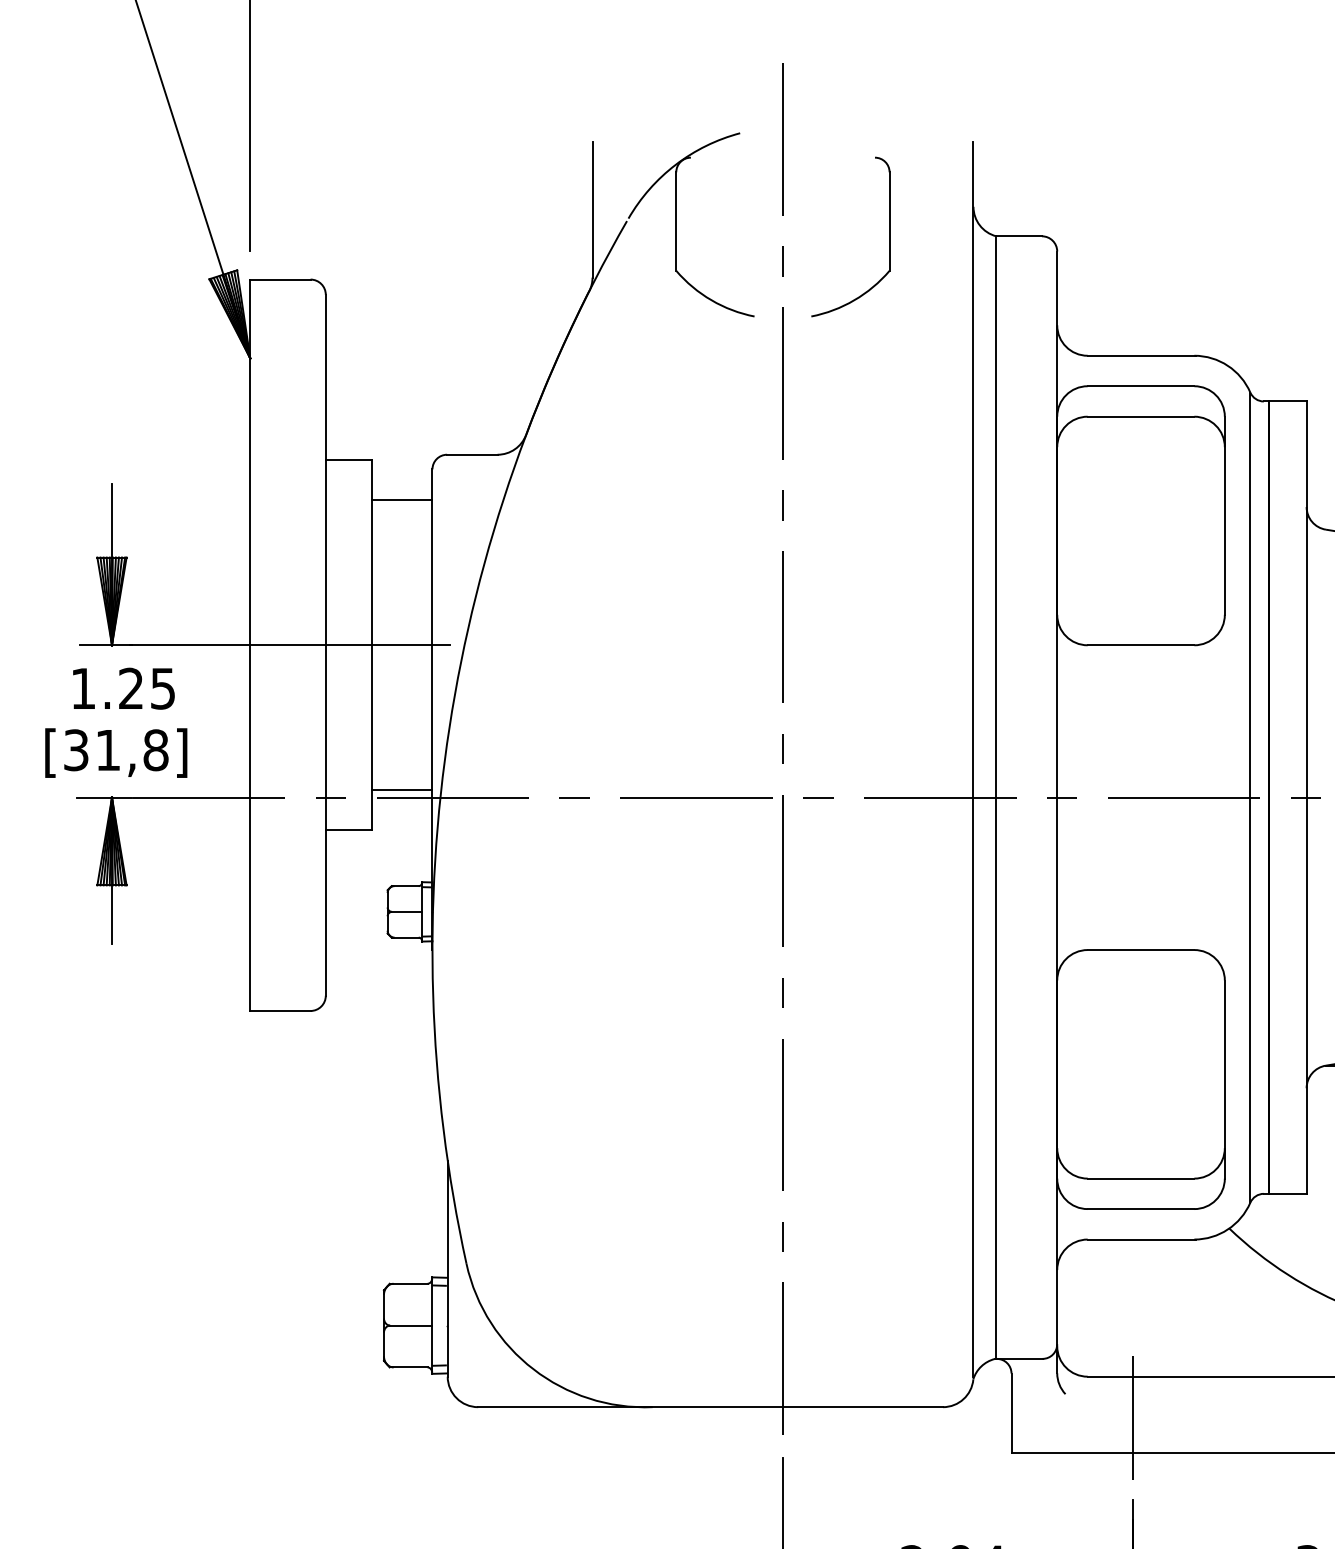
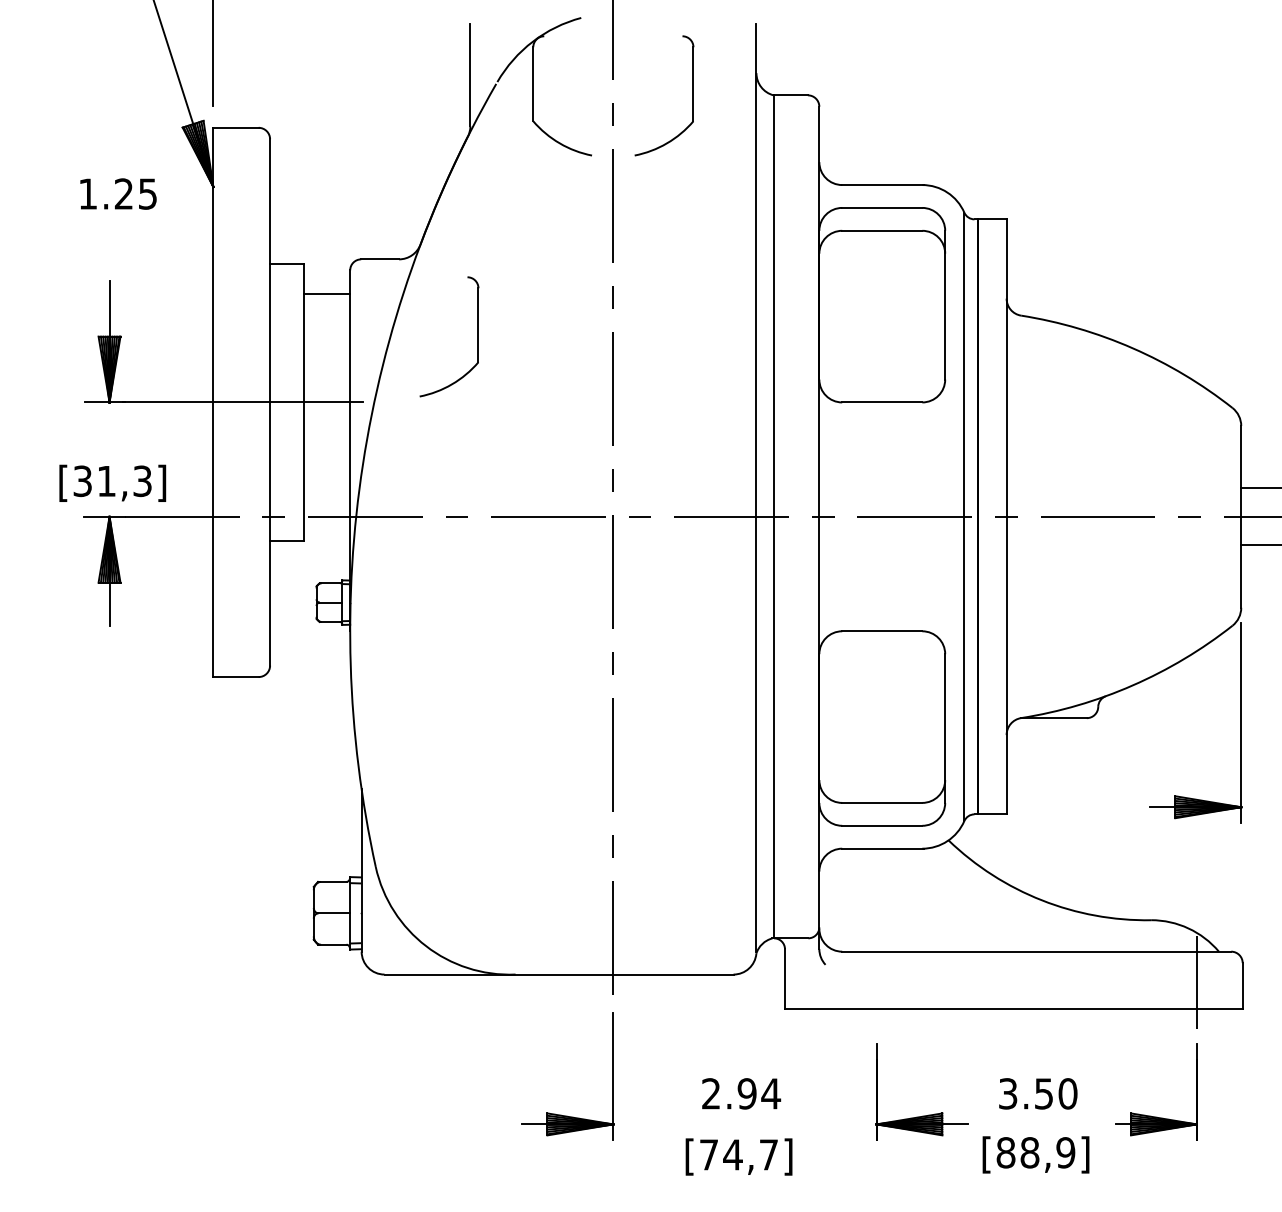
part: (601, 557) -> (477, 336), added
text: (123, 687) -> (118, 193), moved
text: (155, 750) -> (142, 481), [31,8] -> [31,3]
line: (402, 790) -> (327, 511), removed
line: (1133, 1416) -> (876, 981), removed

